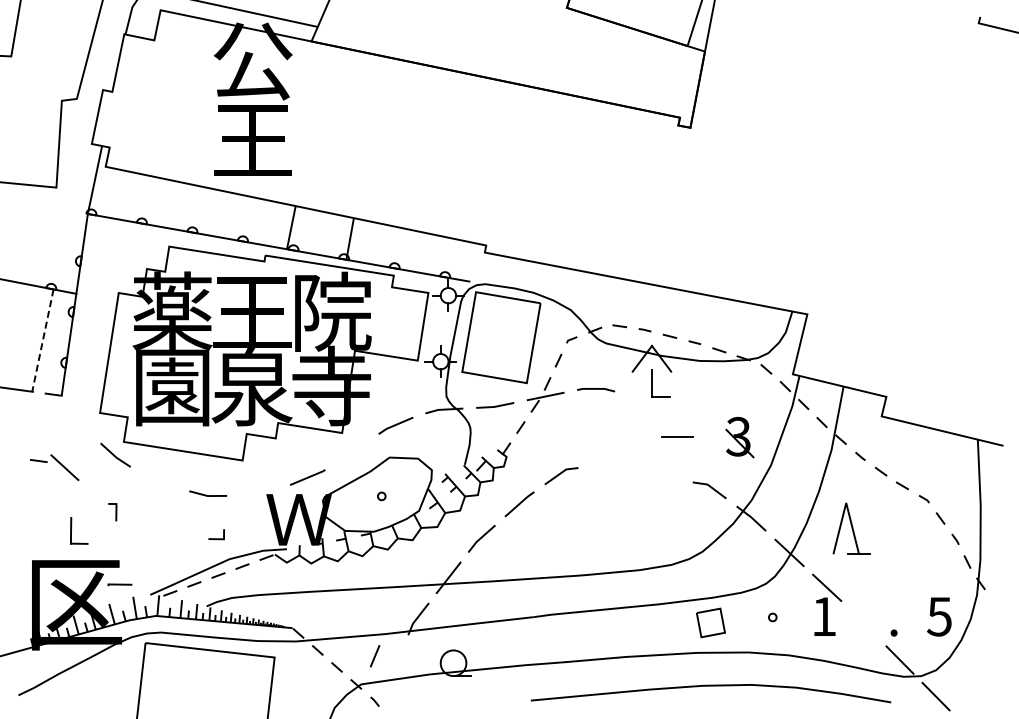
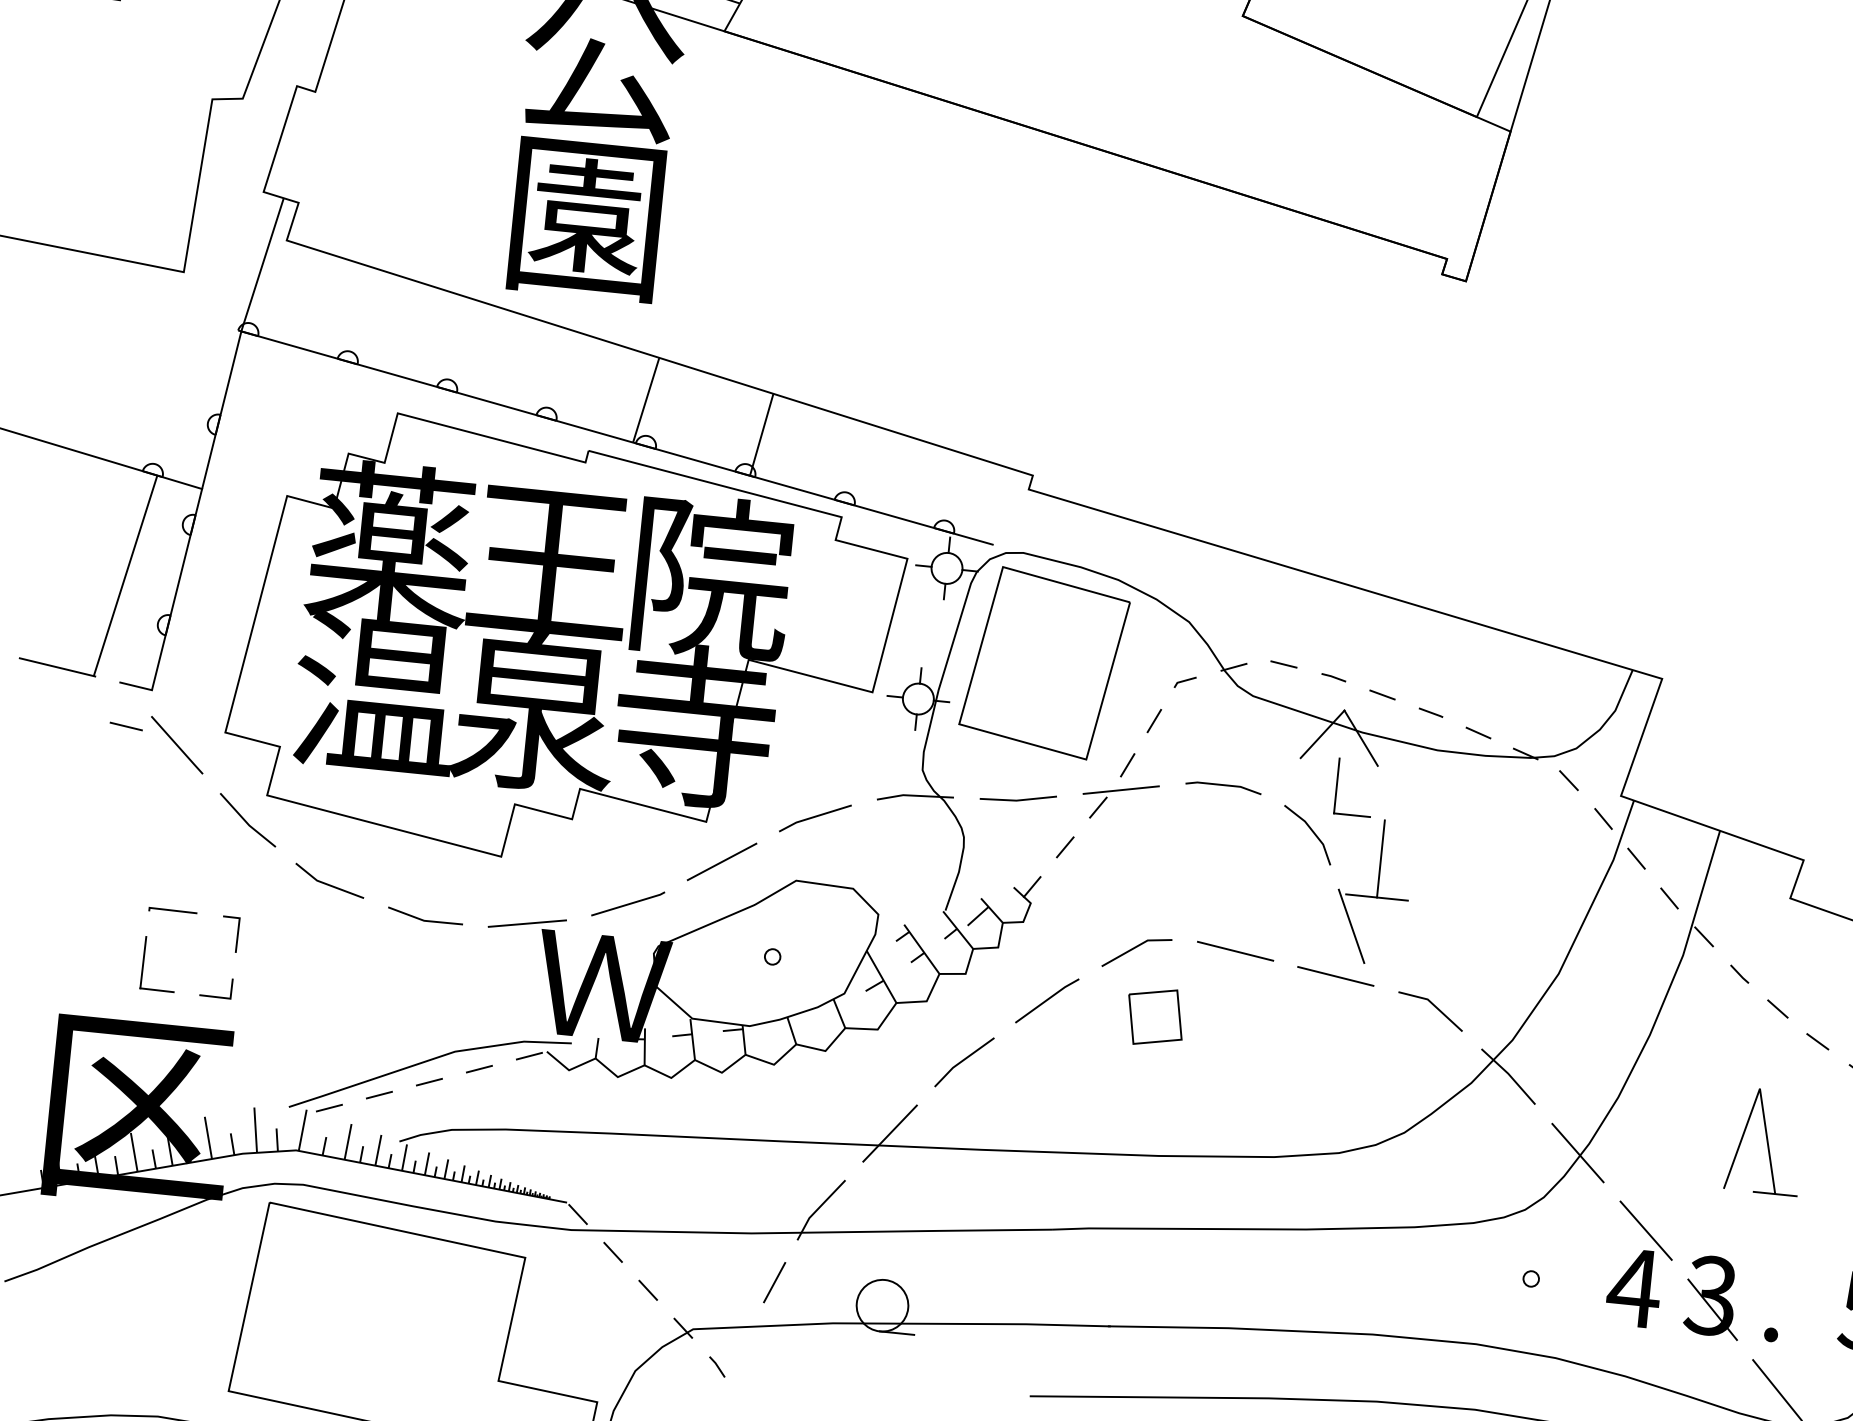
text: (252, 141) -> (585, 219), 王 -> 園
line: (42, 341) -> (124, 577), dashed -> solid
text: (172, 387) -> (375, 696), 園 -> 温
line: (641, 407) -> (1310, 831), added
line: (677, 417) -> (1381, 859), added
part: (739, 437) -> (1712, 1297), moved
line: (352, 451) -> (723, 860), added
line: (666, 451) -> (1352, 924), added
part: (54, 467) -> (156, 742), moved
line: (610, 470) -> (1236, 951), added
line: (660, 477) -> (1334, 975), added
line: (157, 481) -> (326, 881), added
line: (258, 491) -> (526, 921), added
part: (851, 528) -> (1765, 1140), moved
line: (216, 538) -> (215, 995), moved
line: (119, 584) -> (171, 910), moved
text: (823, 616) -> (1633, 1287), 1 -> 4
part: (710, 622) -> (1154, 1016), moved
line: (374, 656) -> (773, 1282), moved

